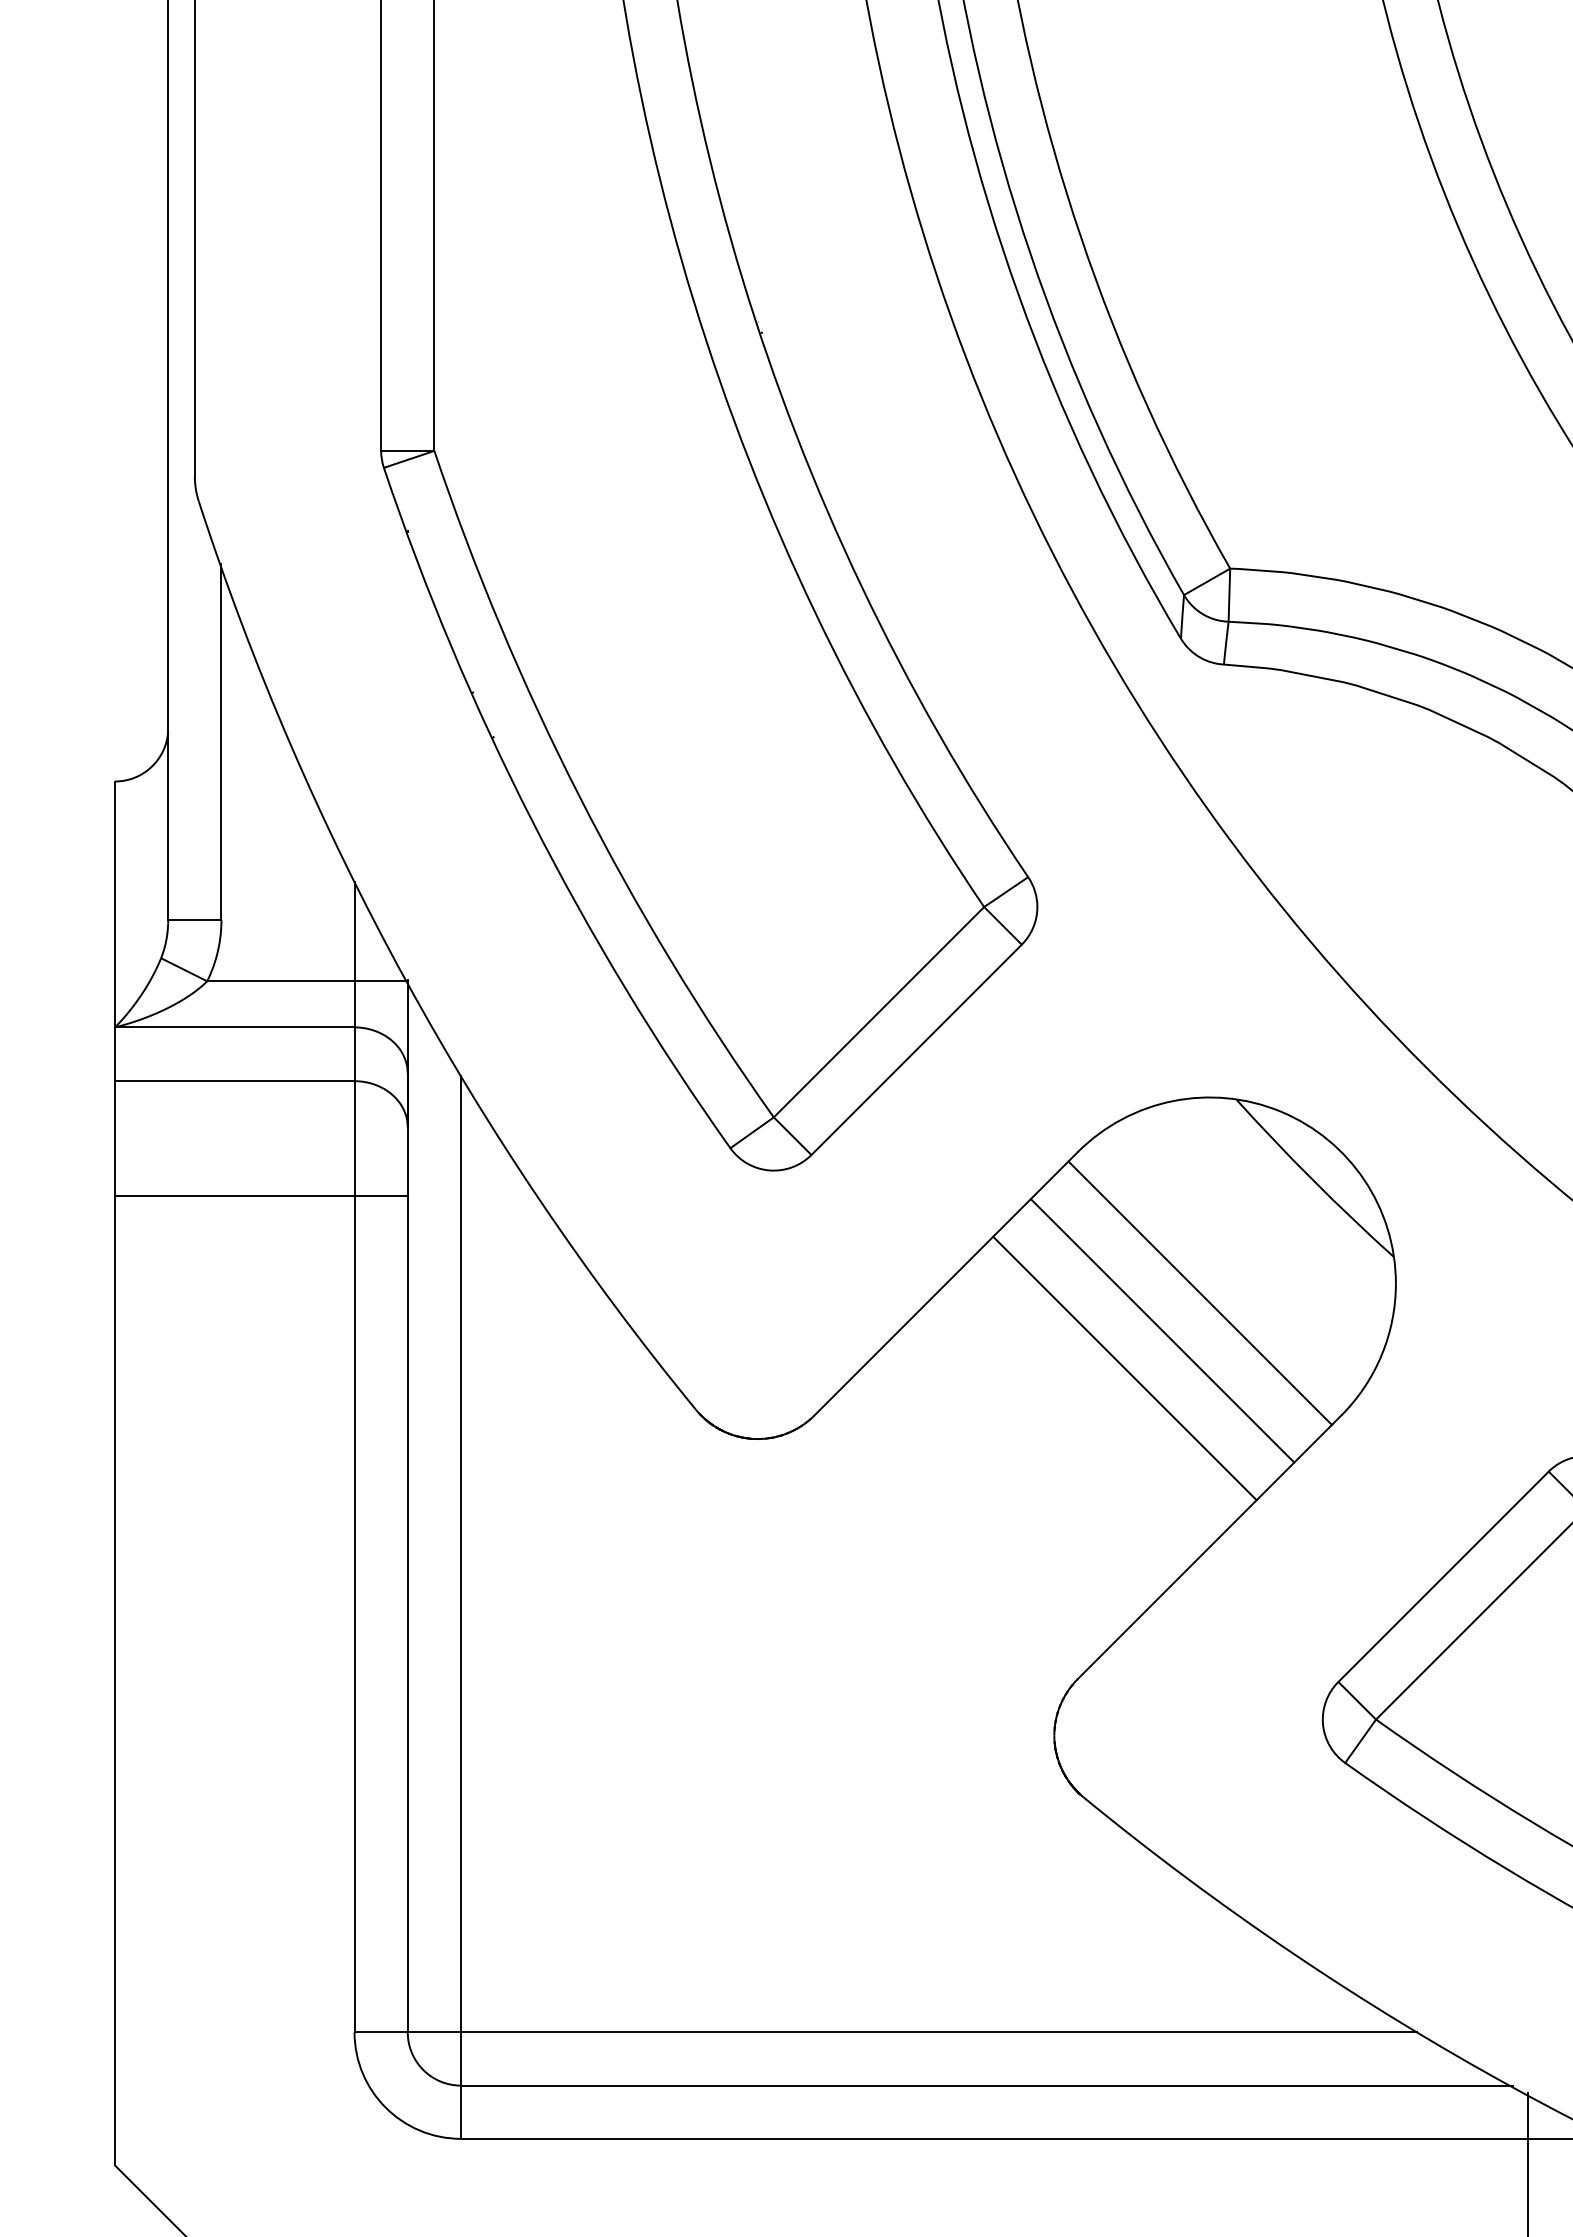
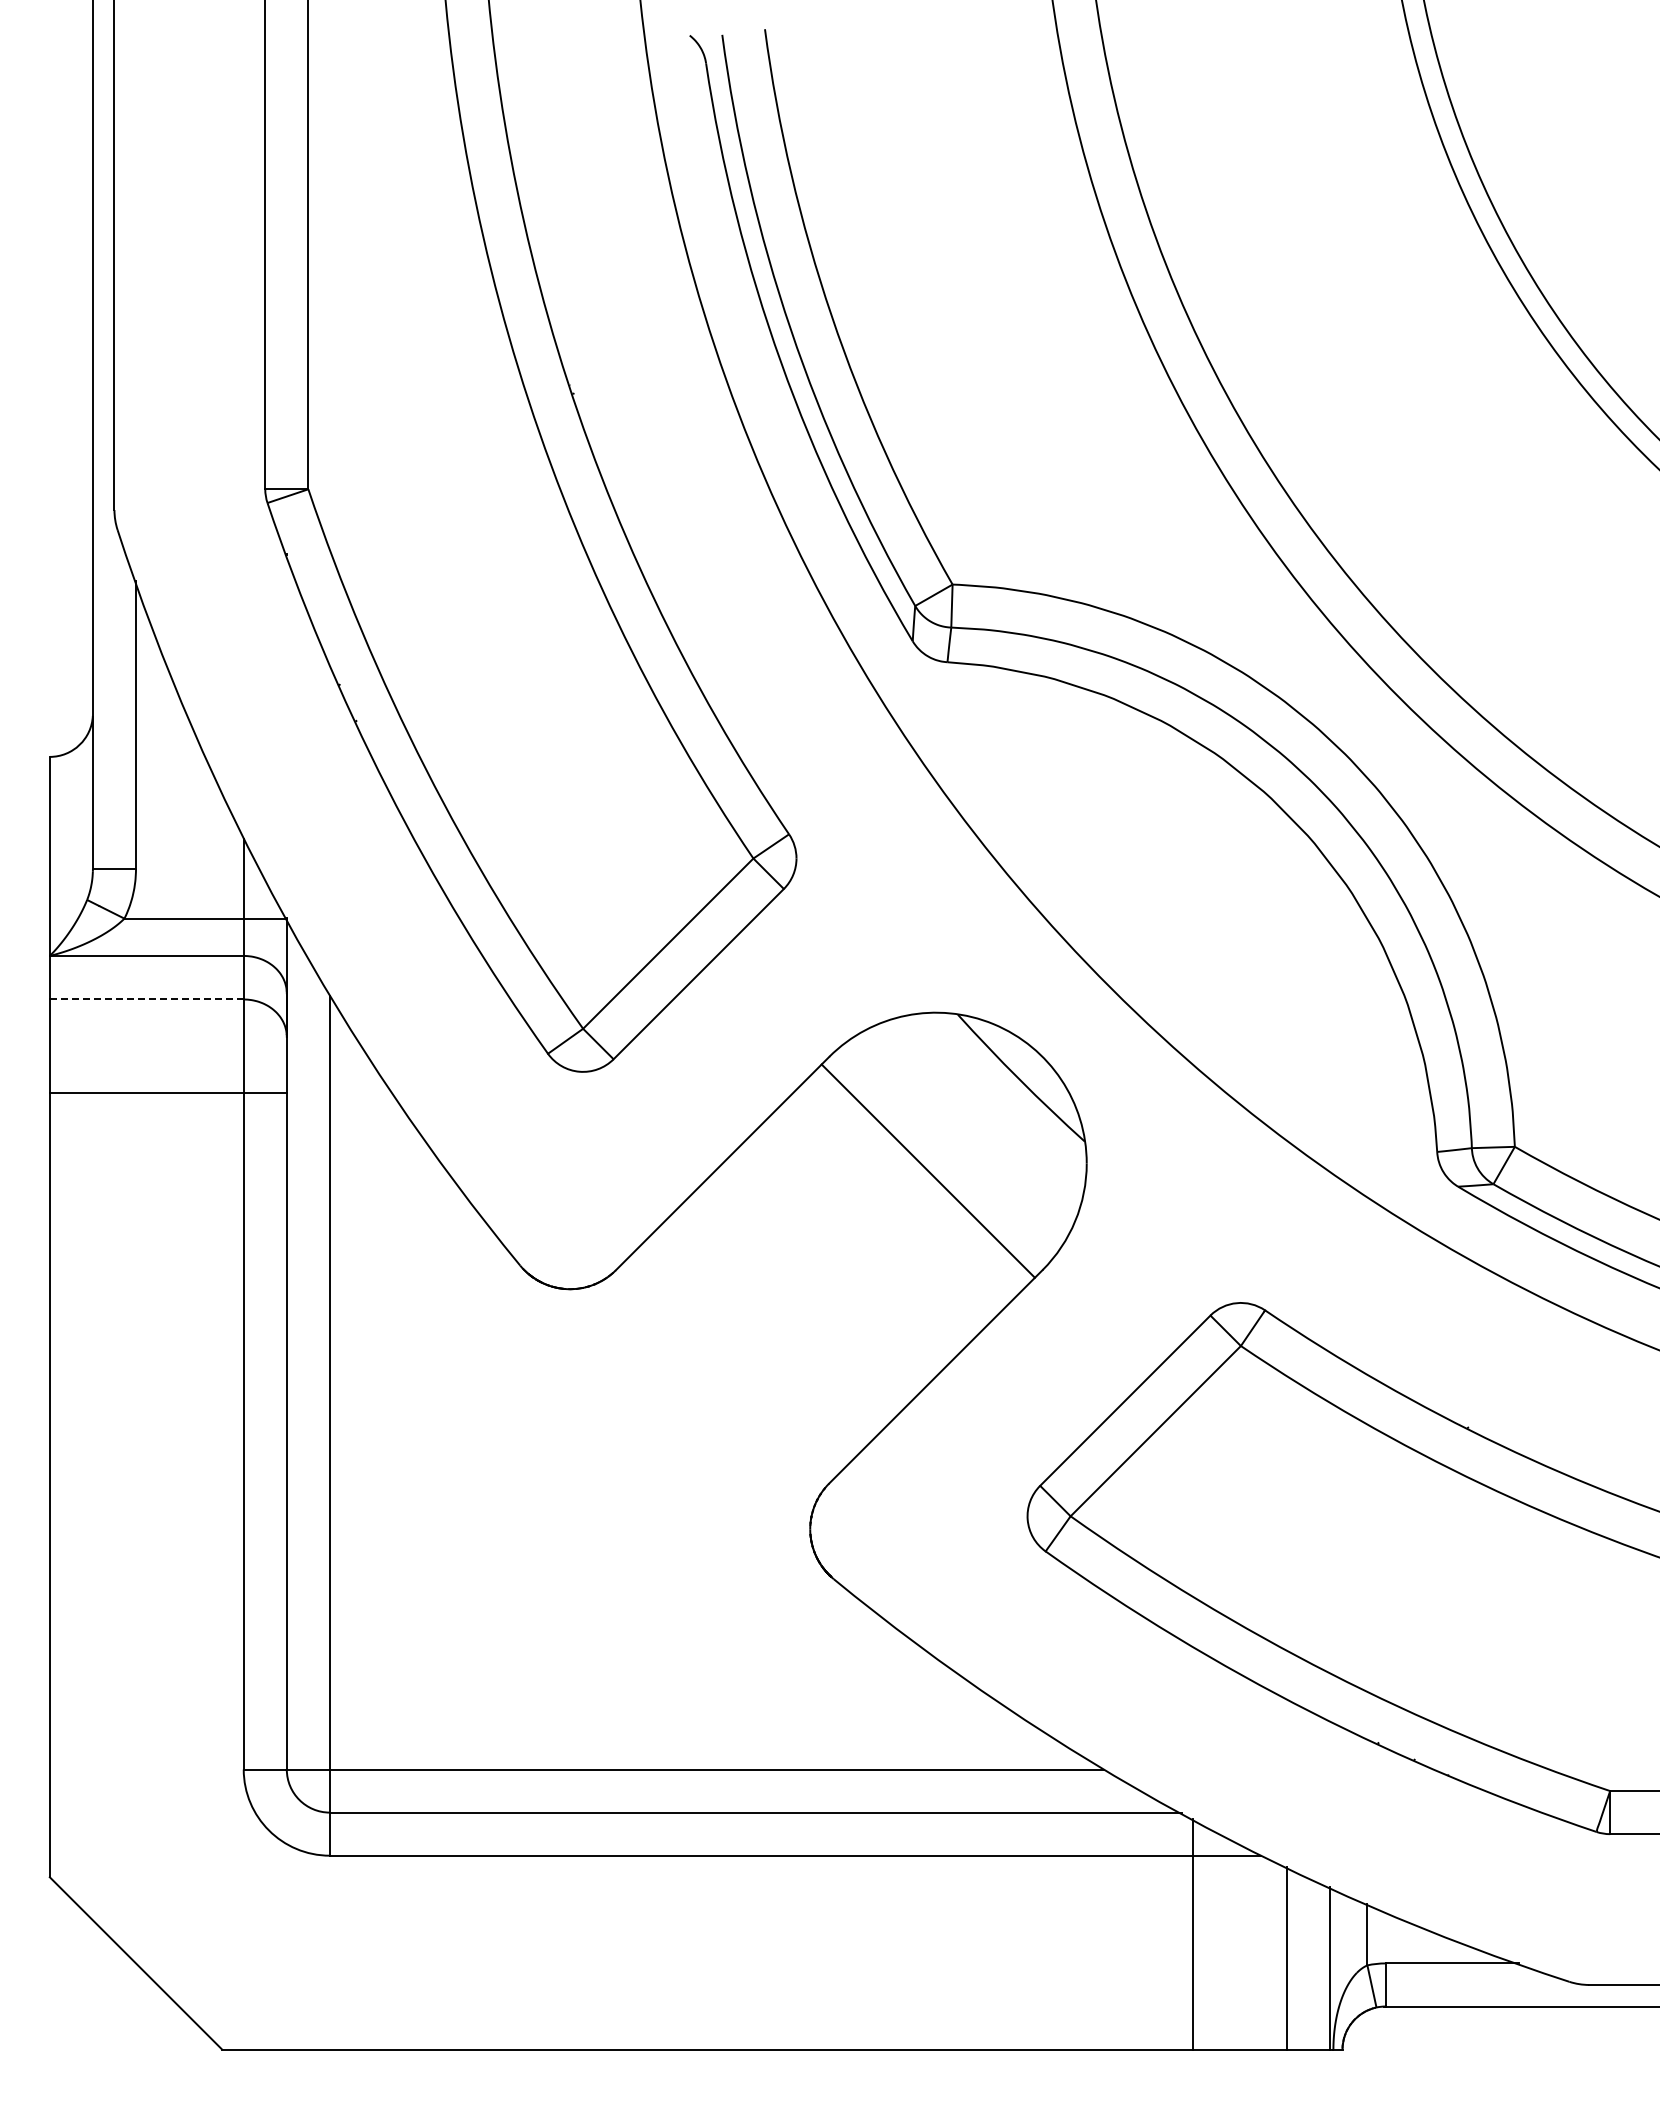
line: (234, 1081) -> (146, 999), solid -> dashed
line: (1162, 1330) -> (897, 1201), removed
line: (1125, 1367) -> (867, 1231), removed

